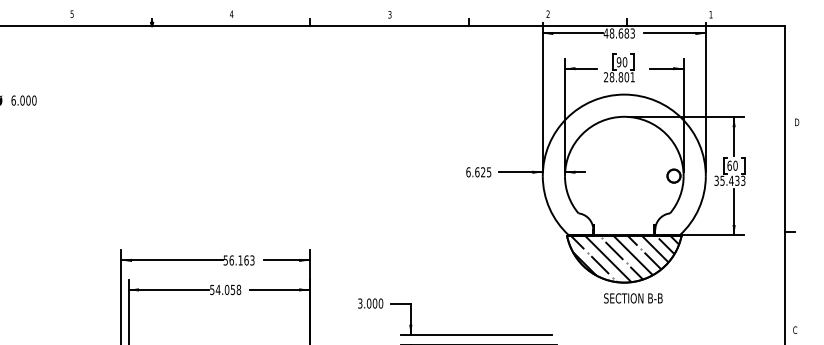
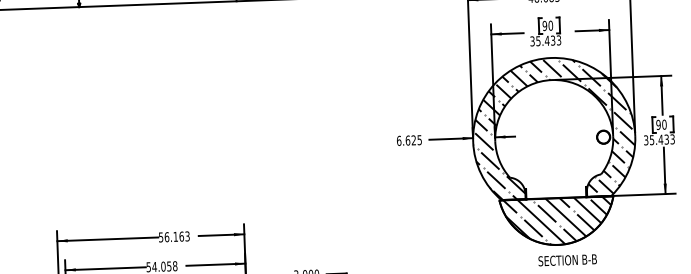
text: (619, 77) -> (545, 41), 28.801 -> 35.433
hatch: (623, 165) -> (553, 128), added
text: (729, 165) -> (658, 124), 60 -> 90

